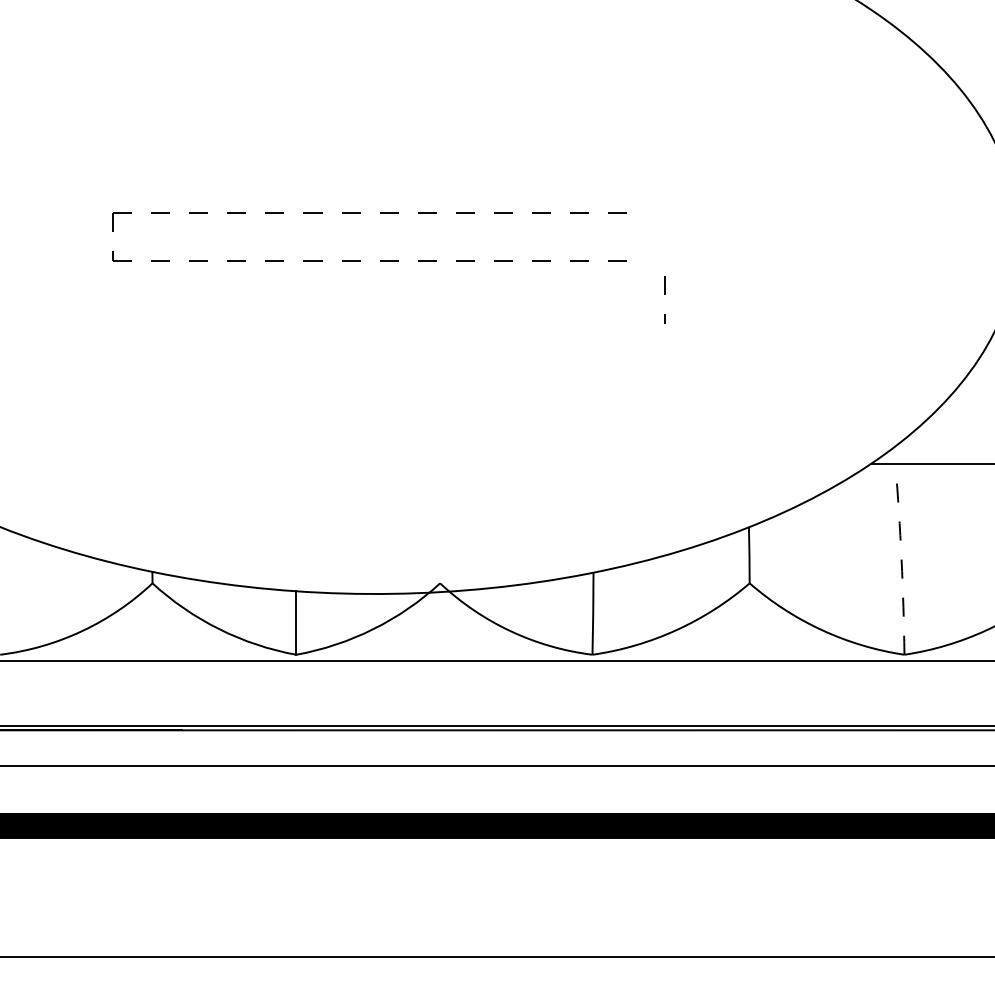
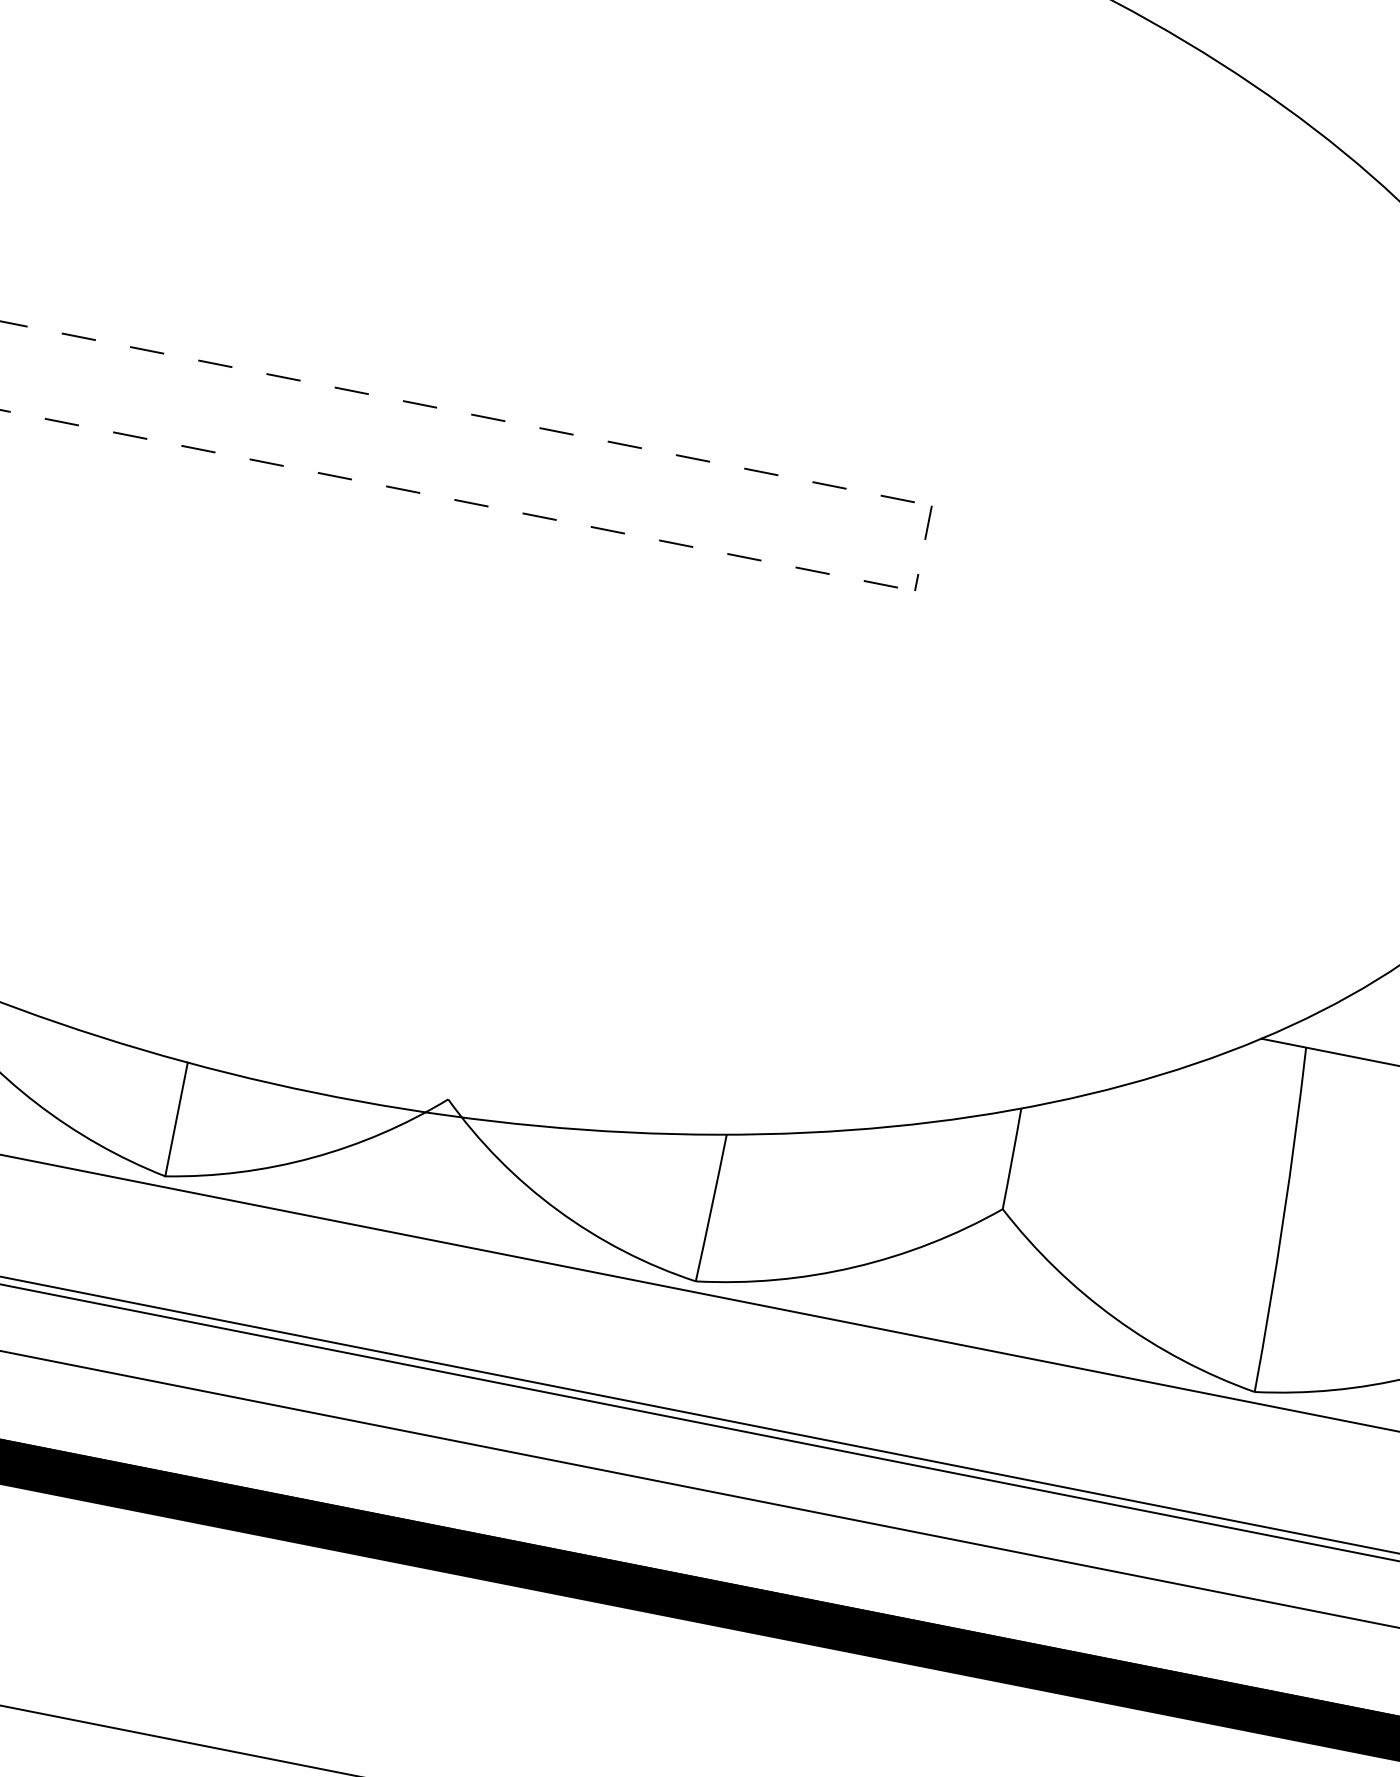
line: (664, 294) -> (924, 538), moved
arc: (901, 559) -> (1283, 1220), dashed -> solid

